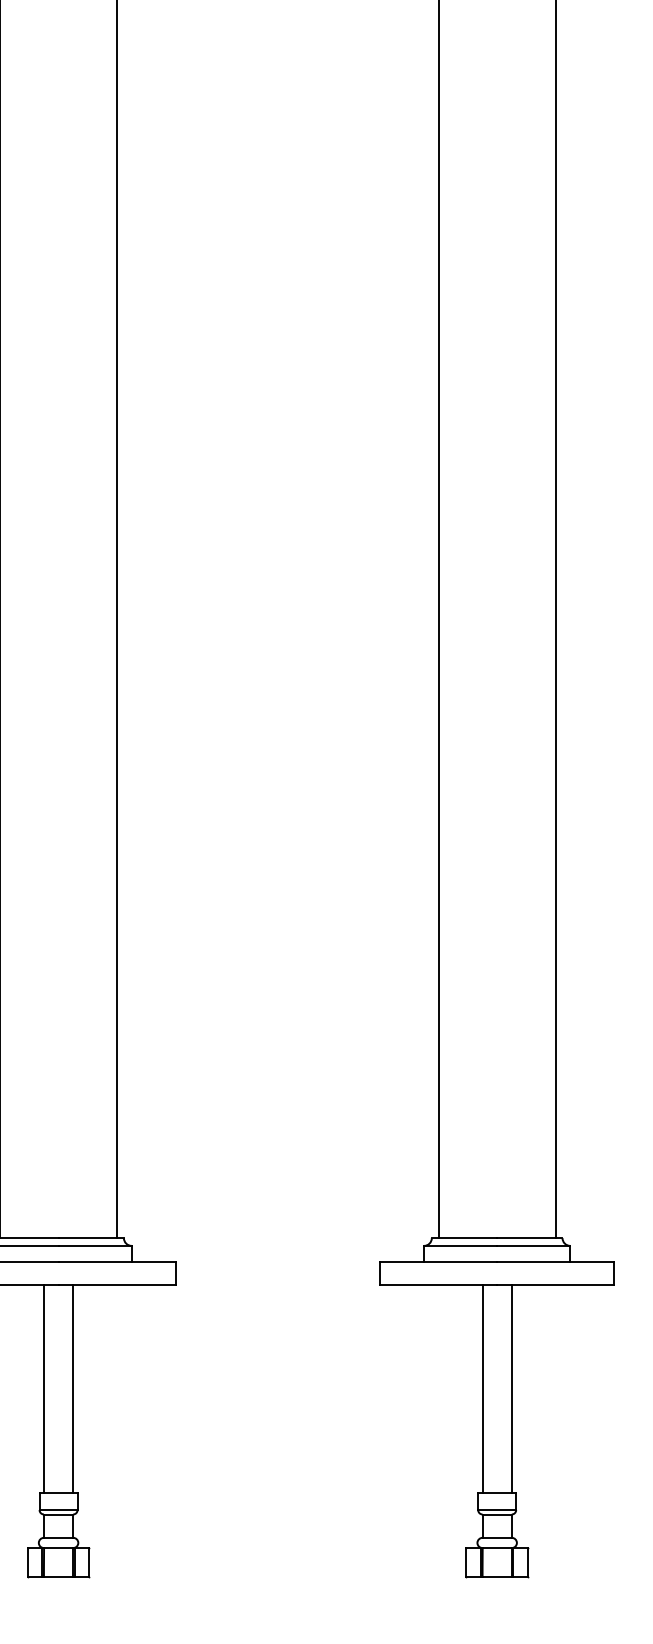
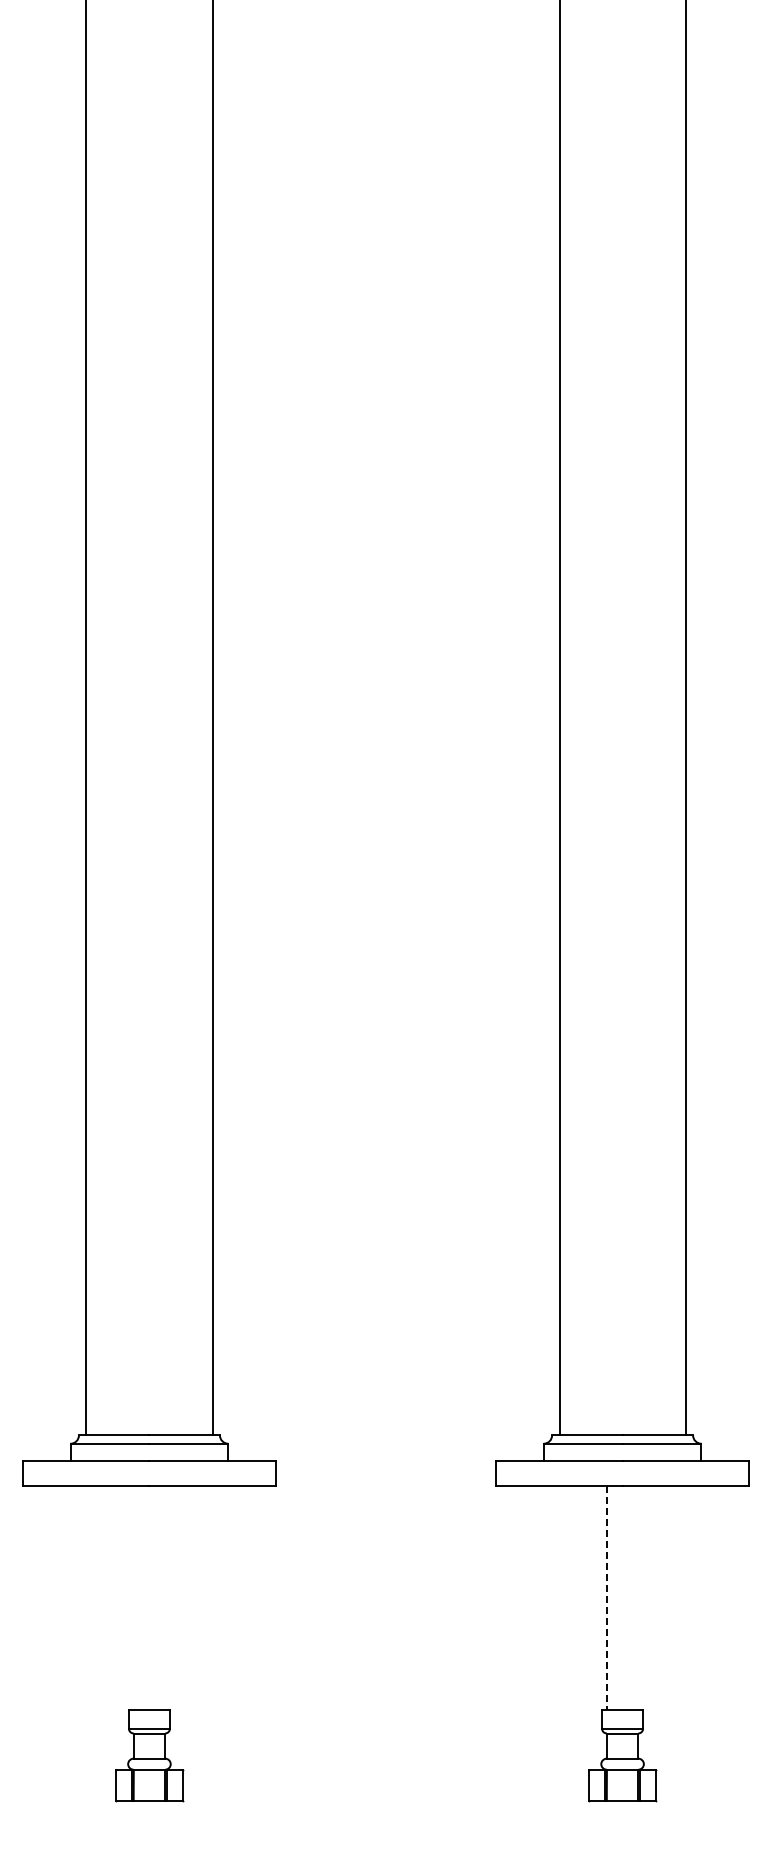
line: (43, 1388) -> (133, 1597), removed
line: (73, 1388) -> (165, 1597), removed
line: (482, 1388) -> (606, 1597), solid -> dashed
line: (511, 1388) -> (638, 1597), removed

